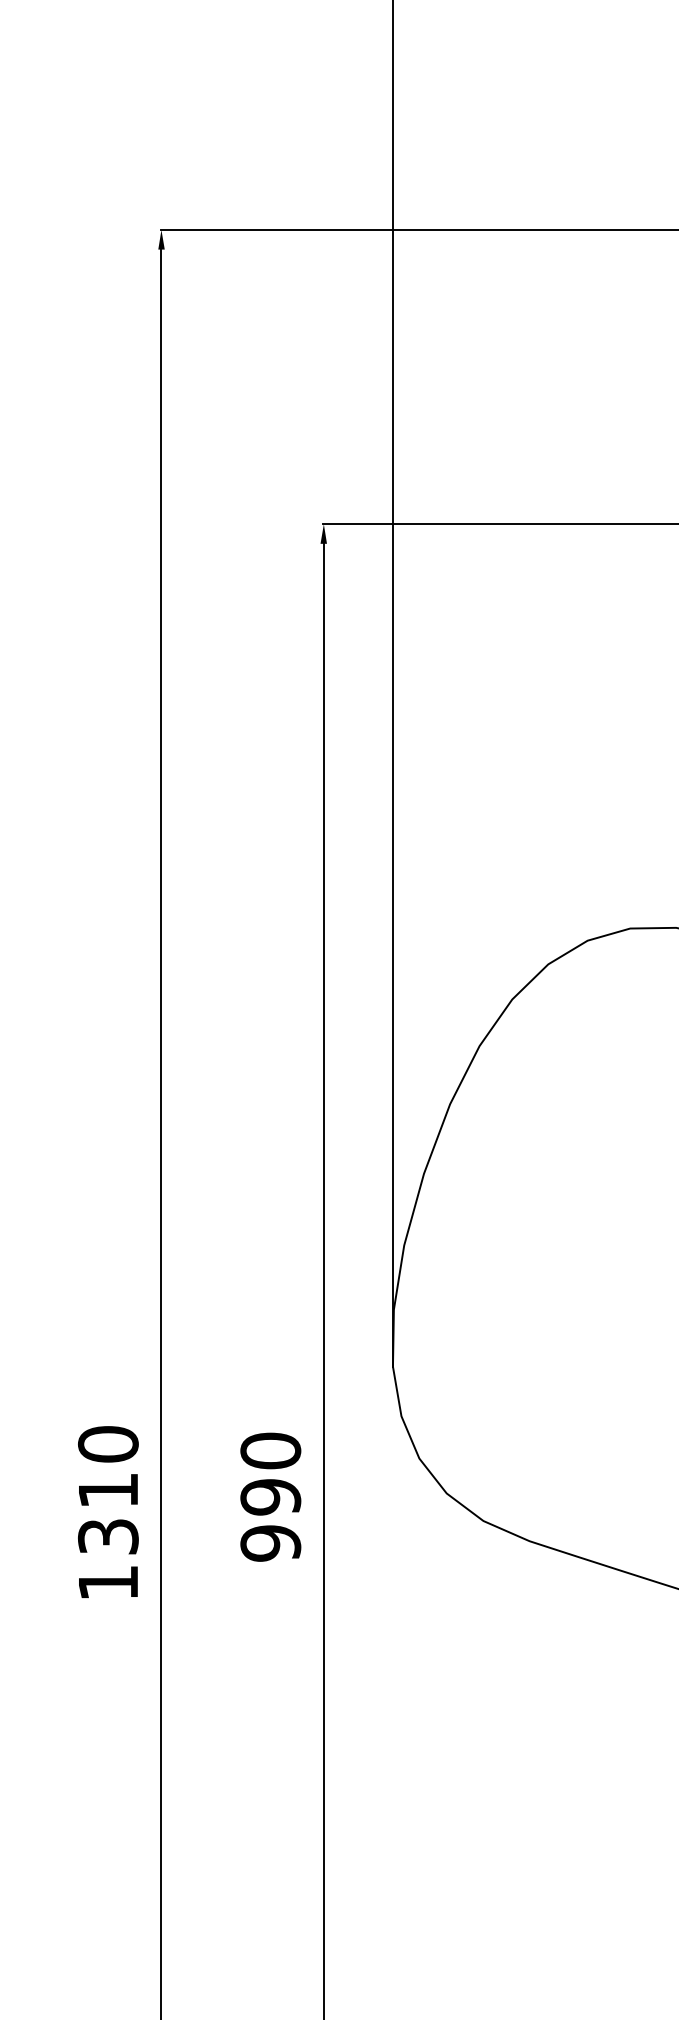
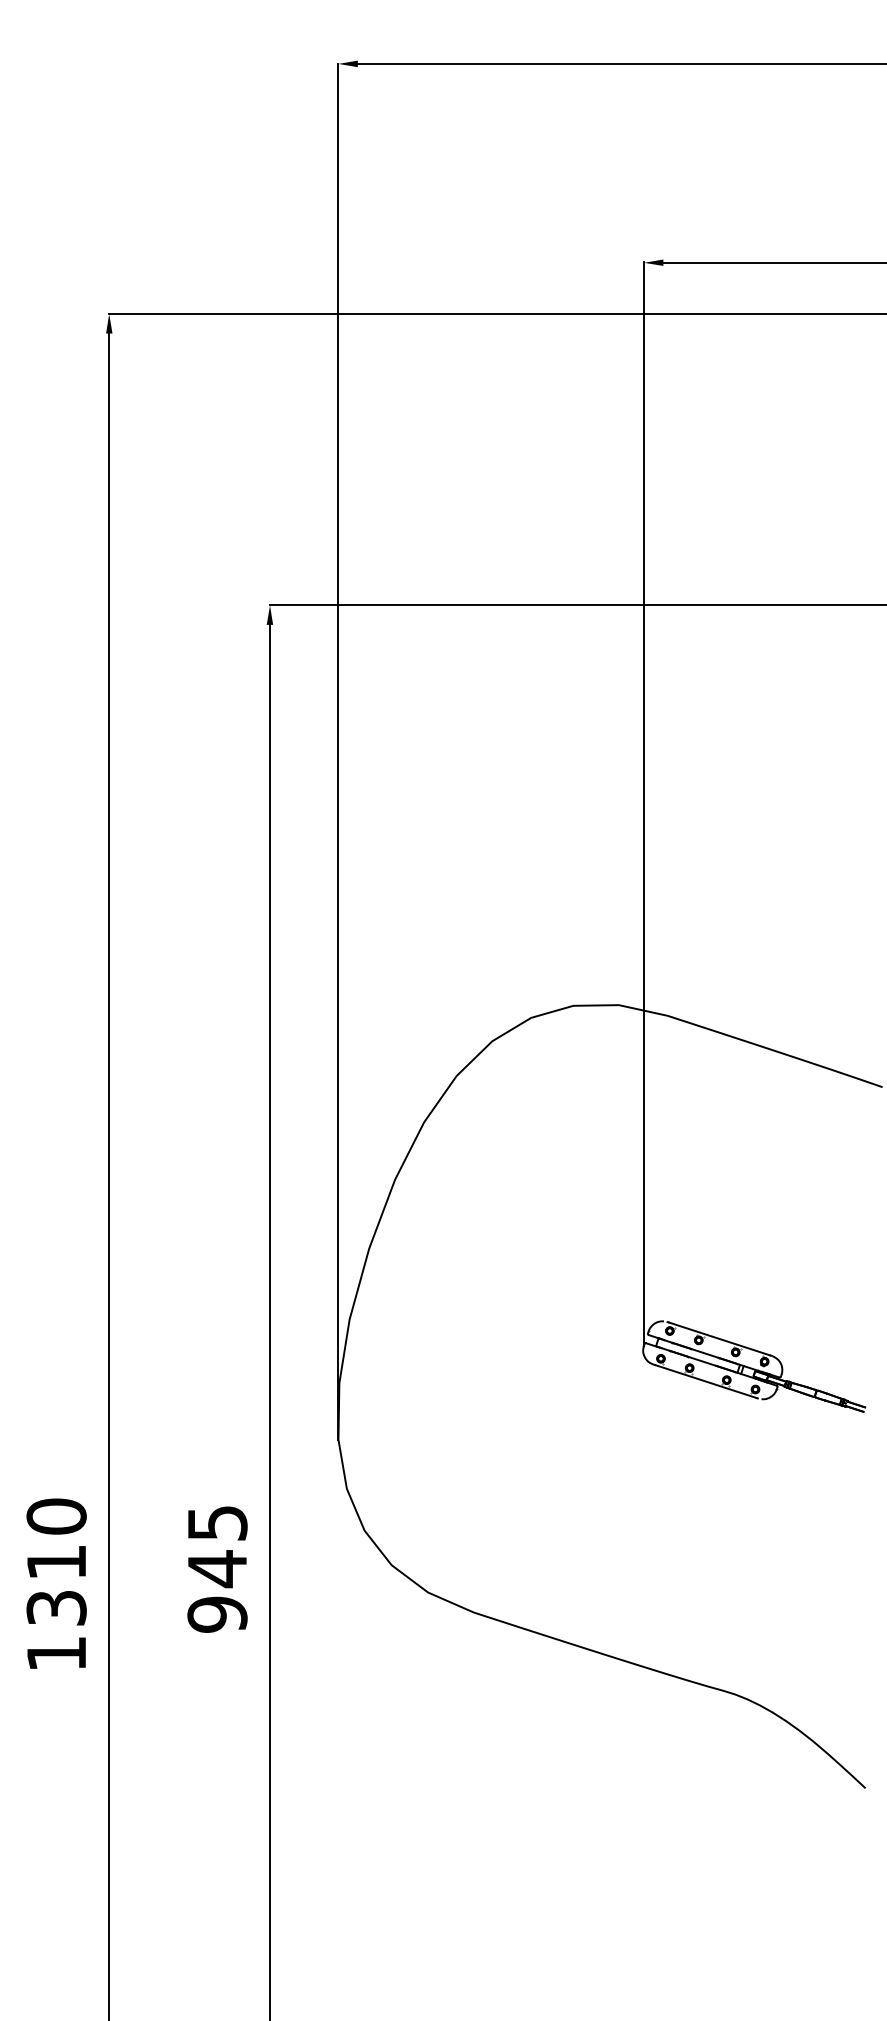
text: (270, 1474) -> (217, 1546), 990 -> 945

